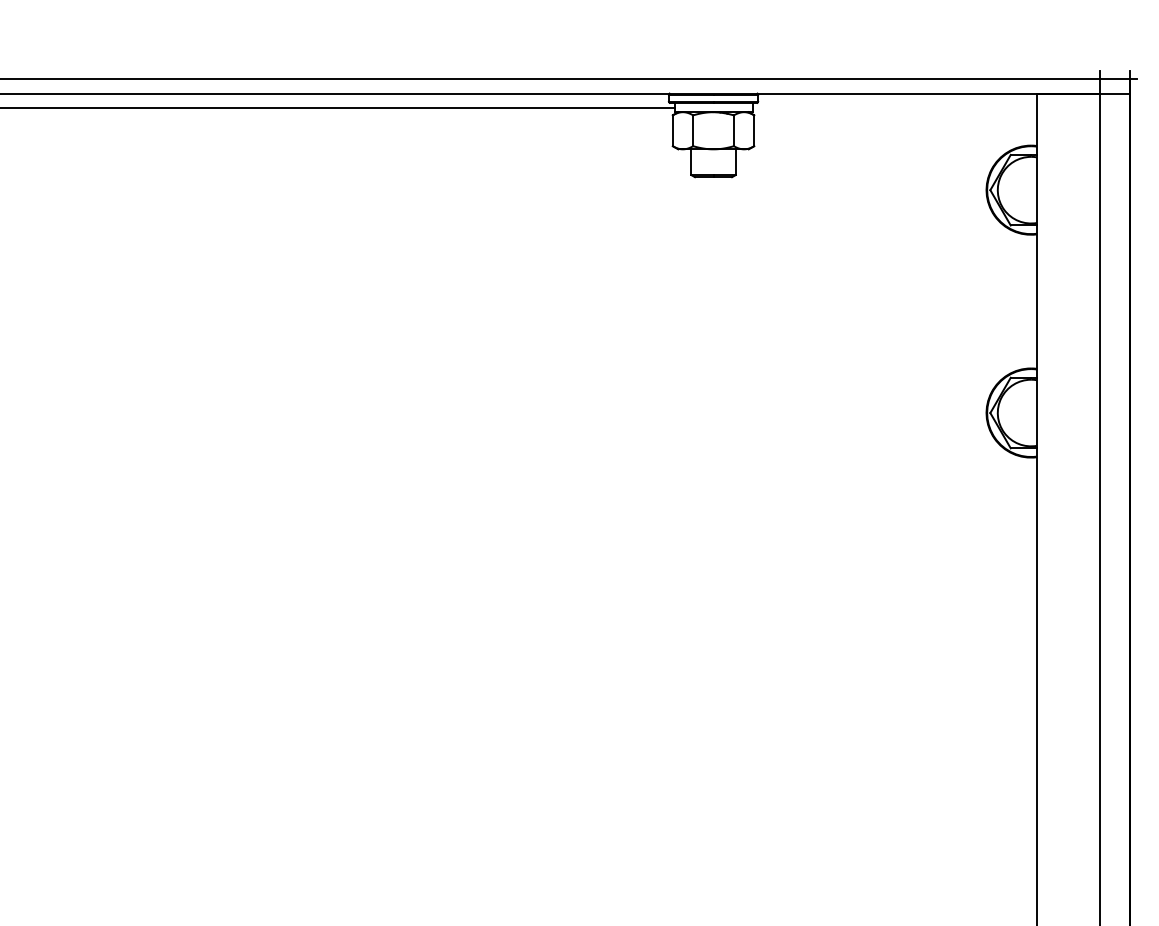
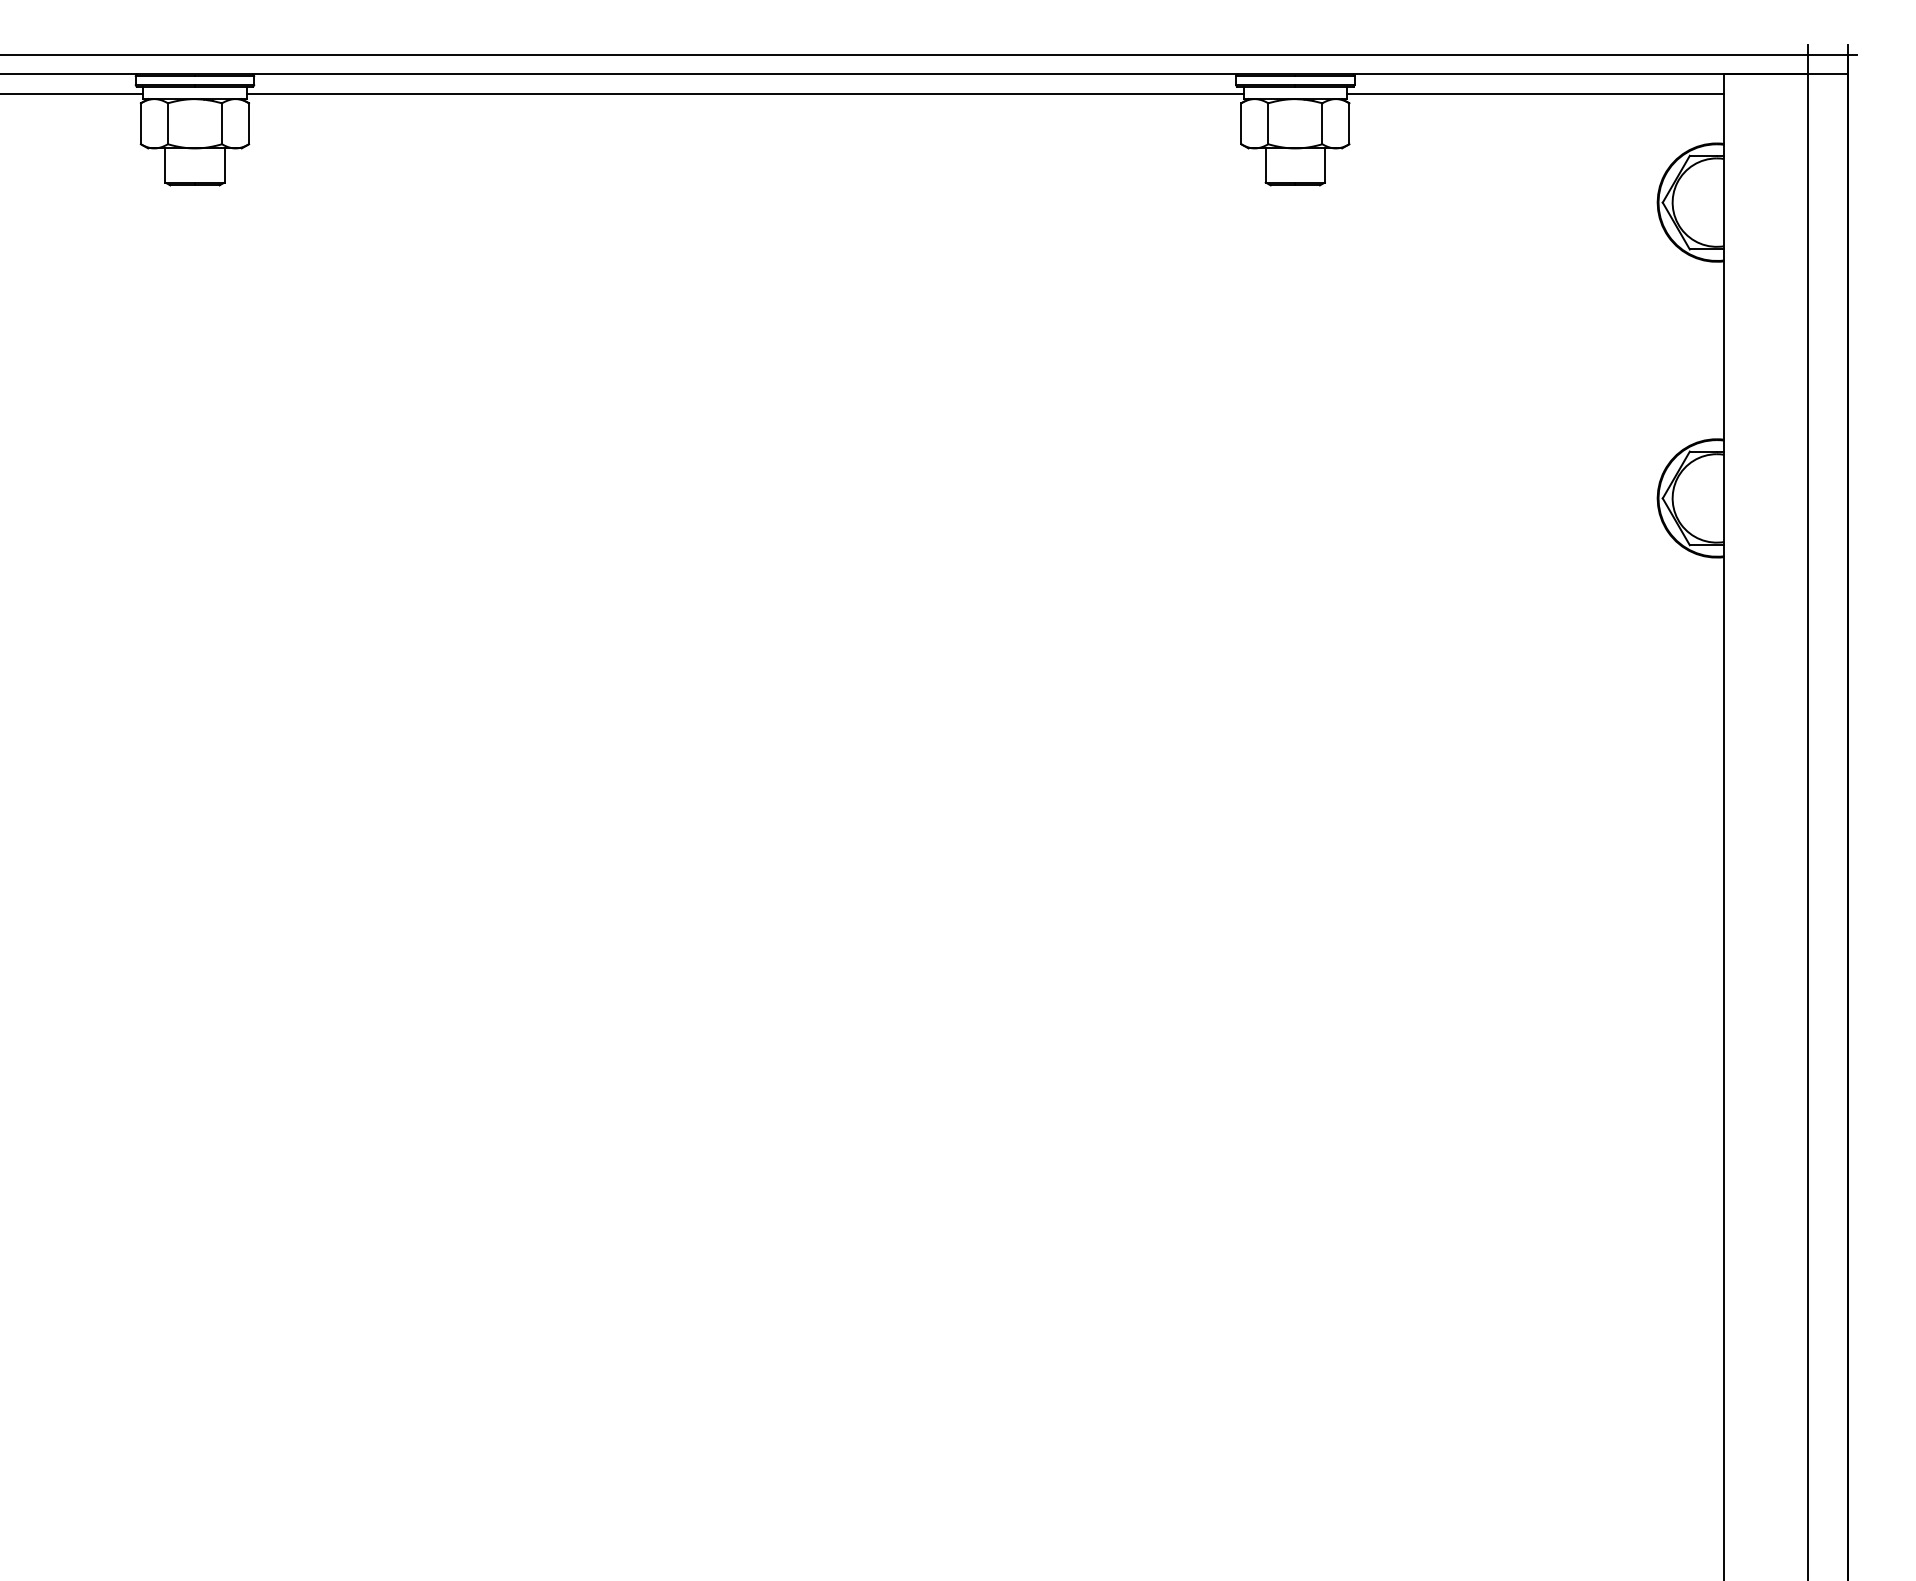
line: (894, 108) -> (1535, 94), added

